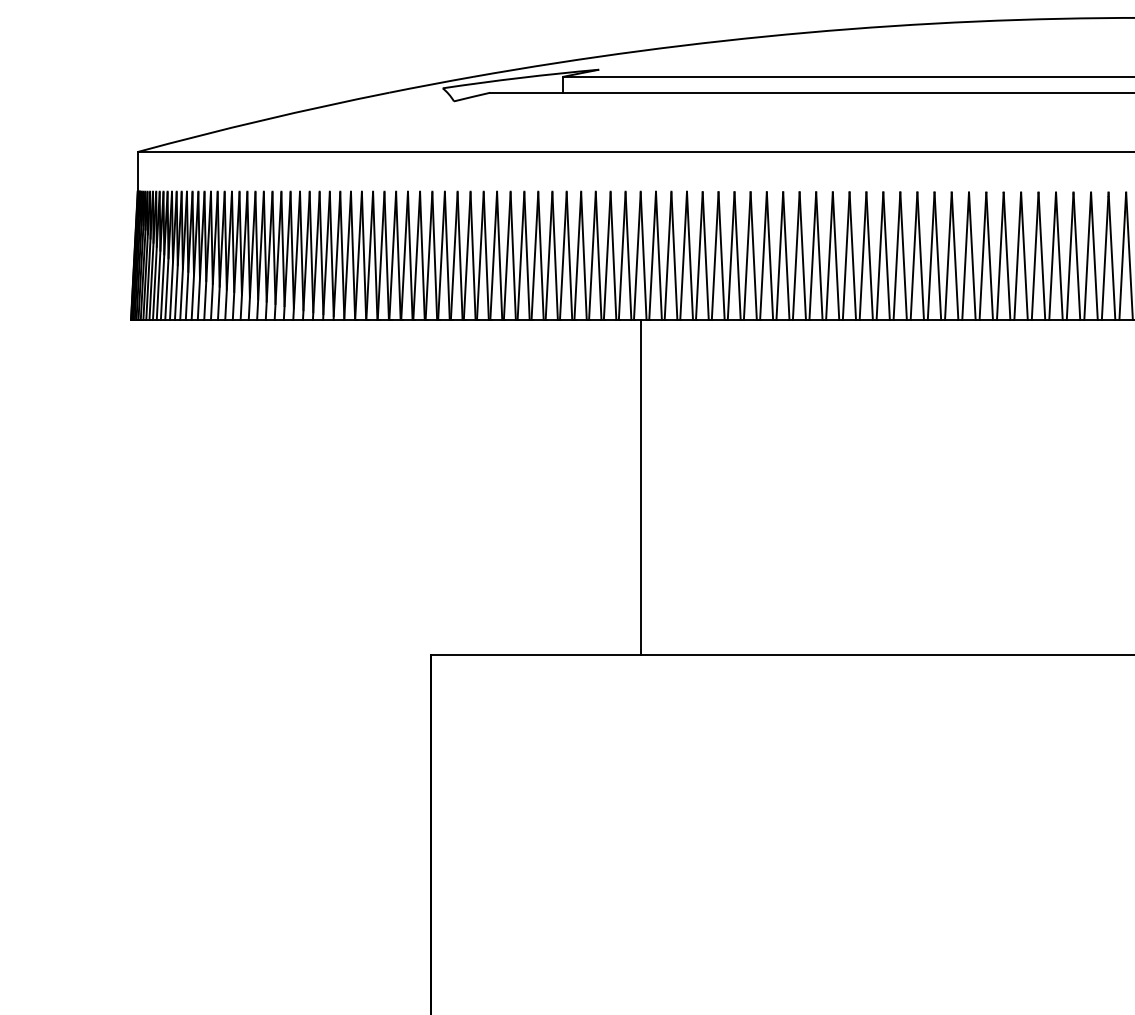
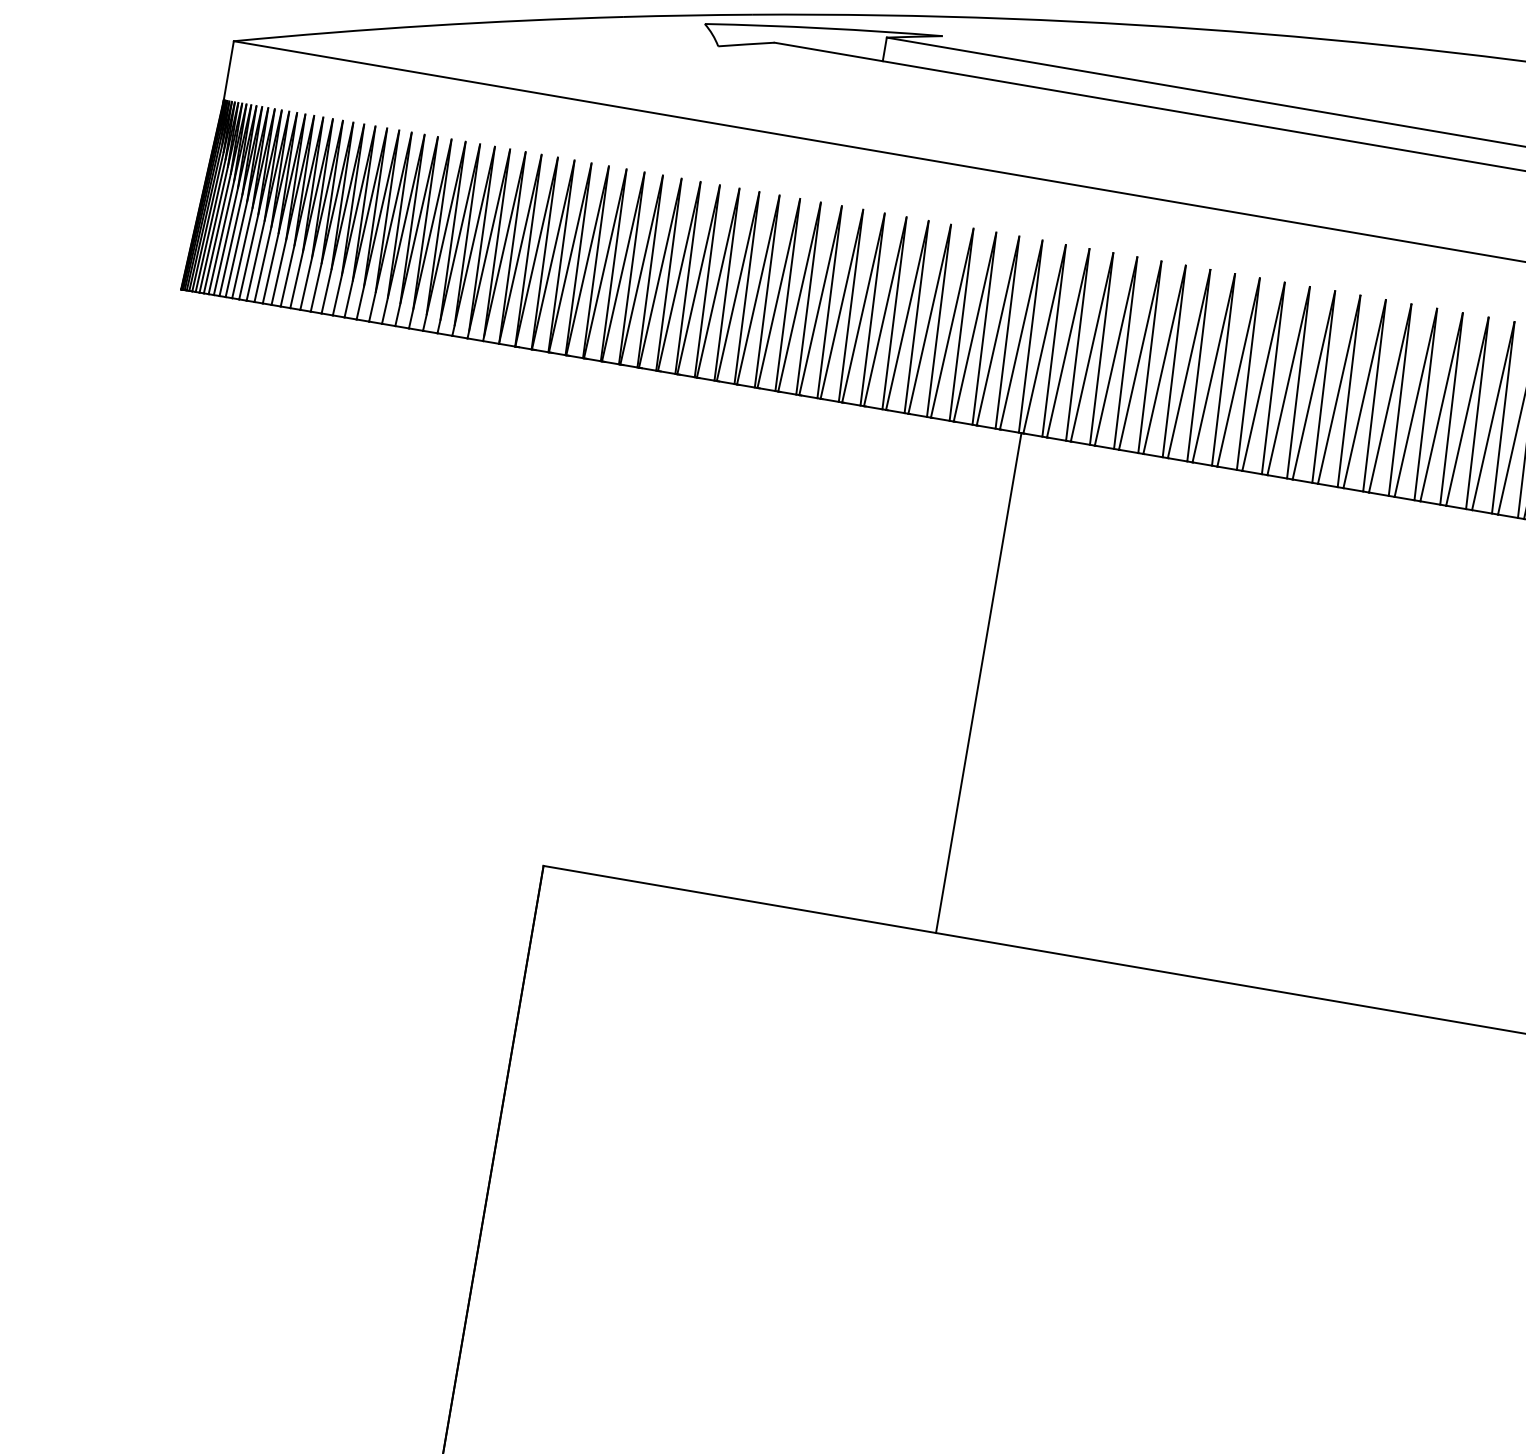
line: (640, 487) -> (978, 683), moved

